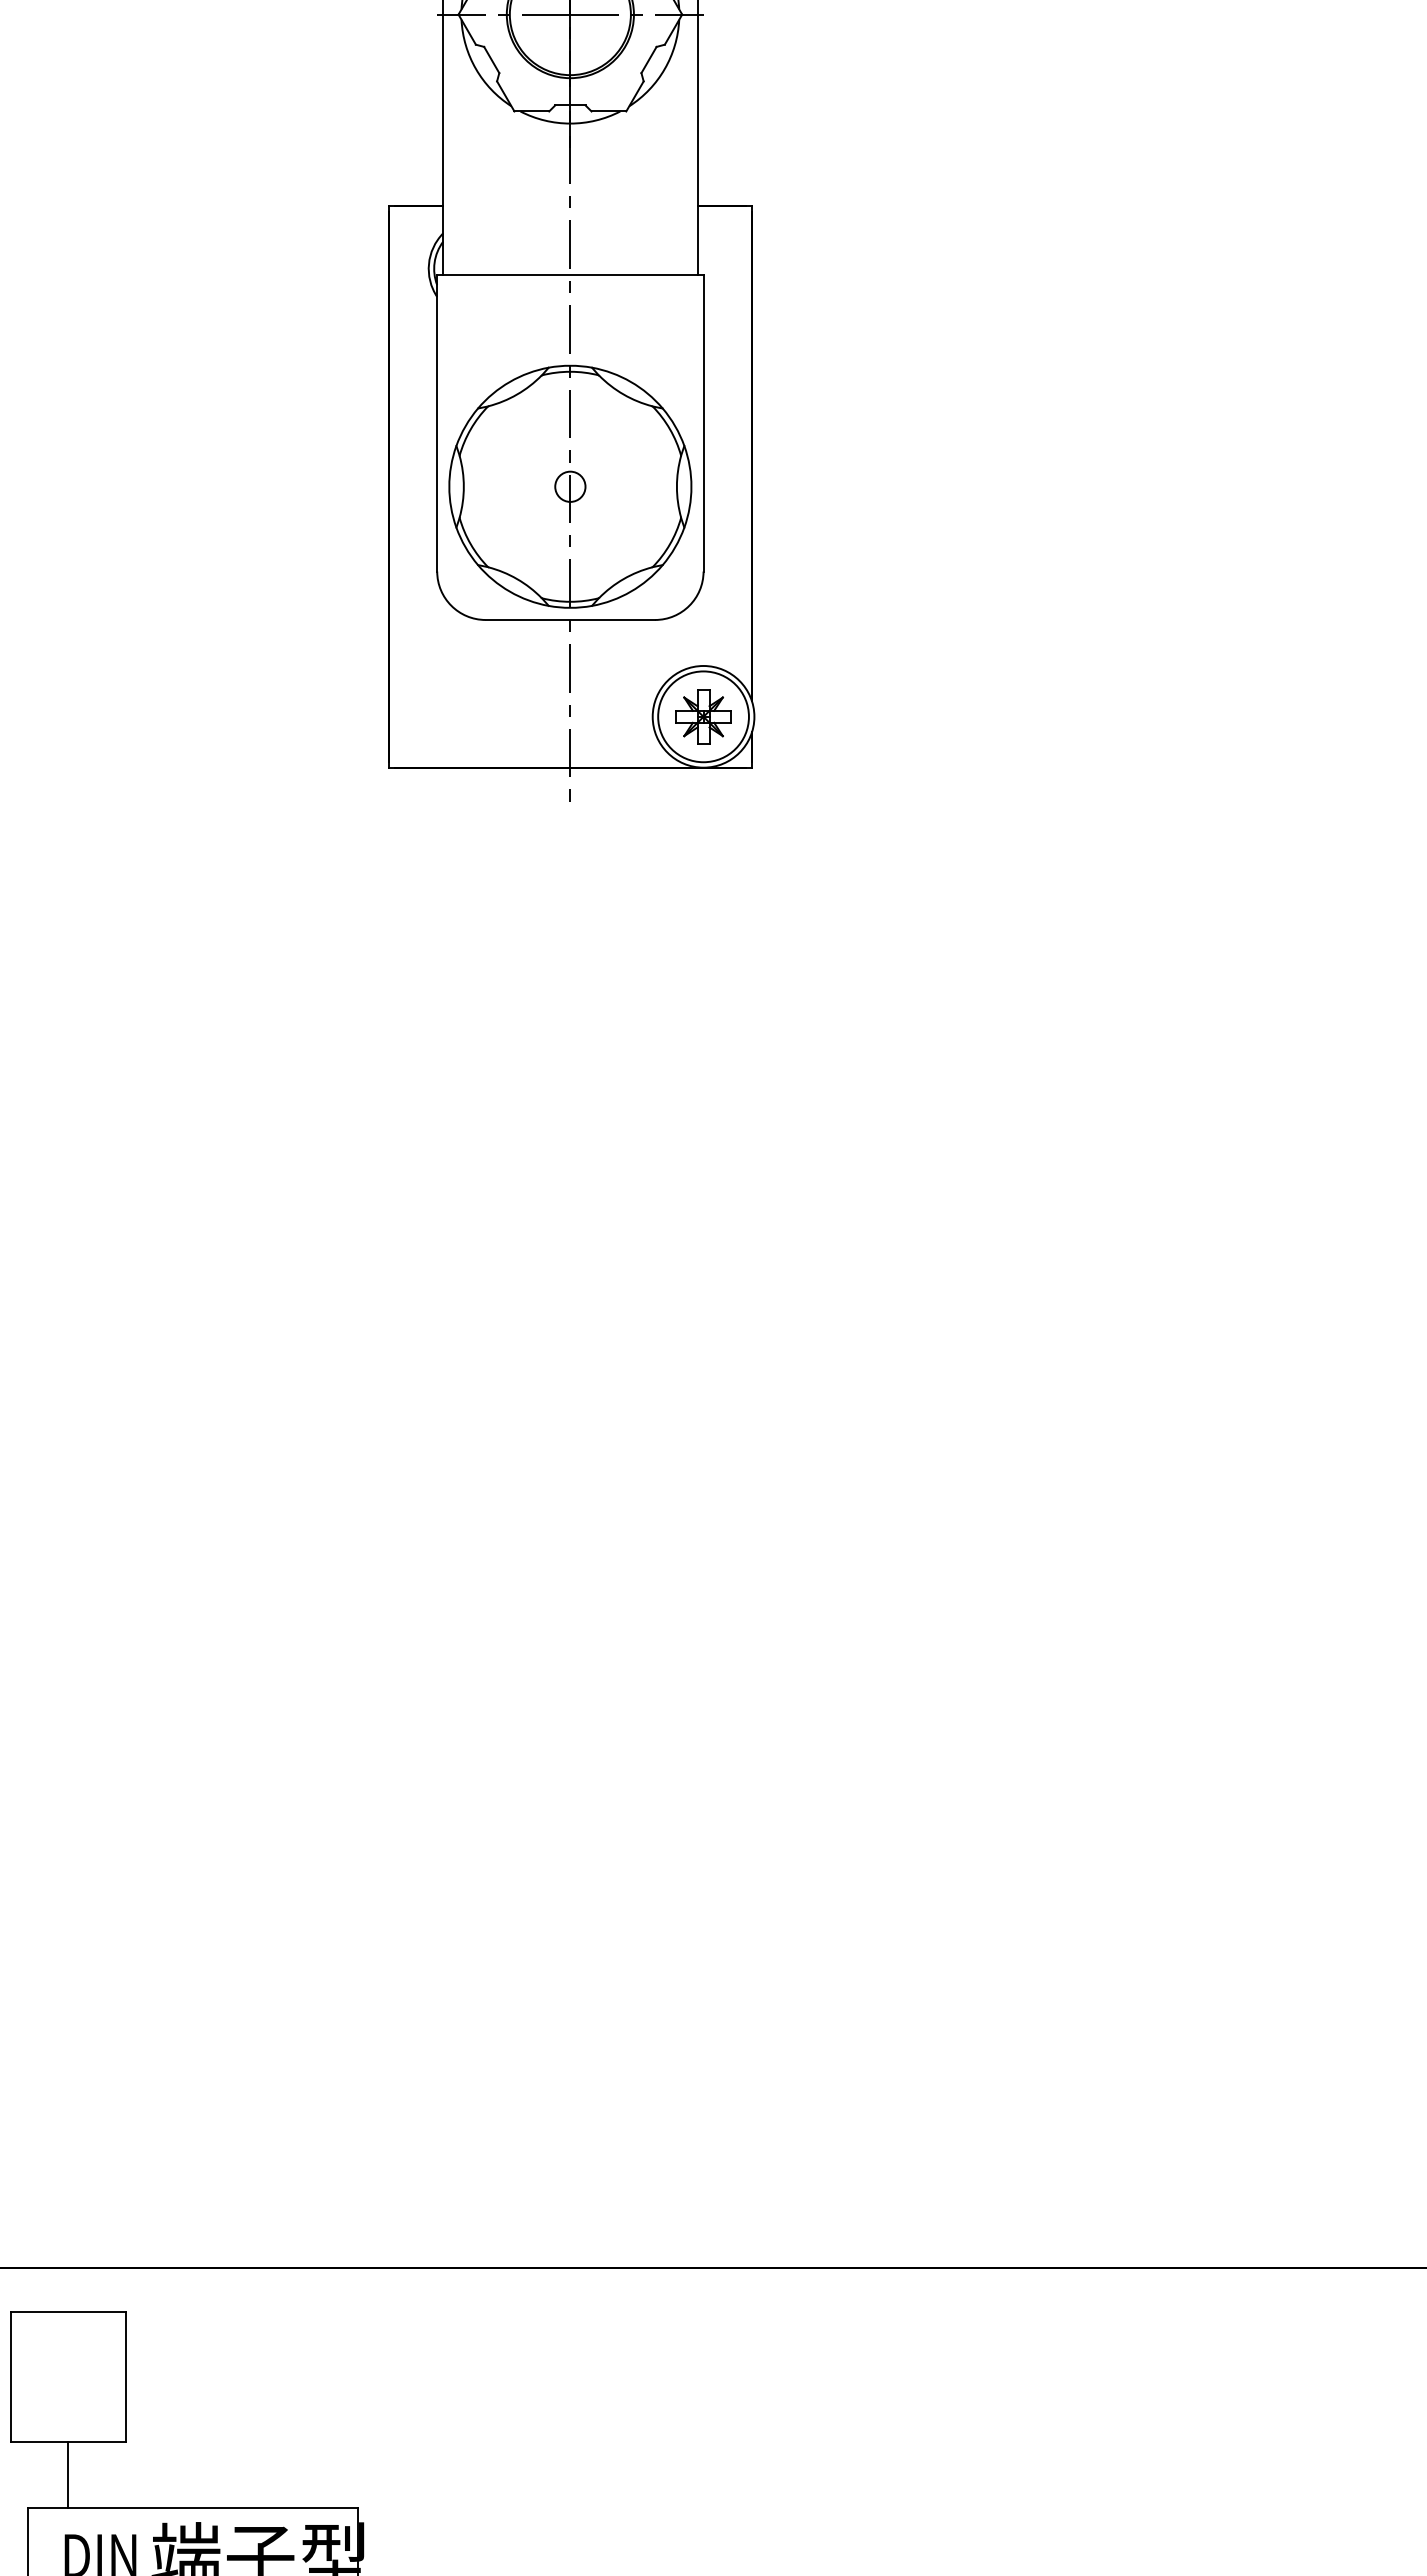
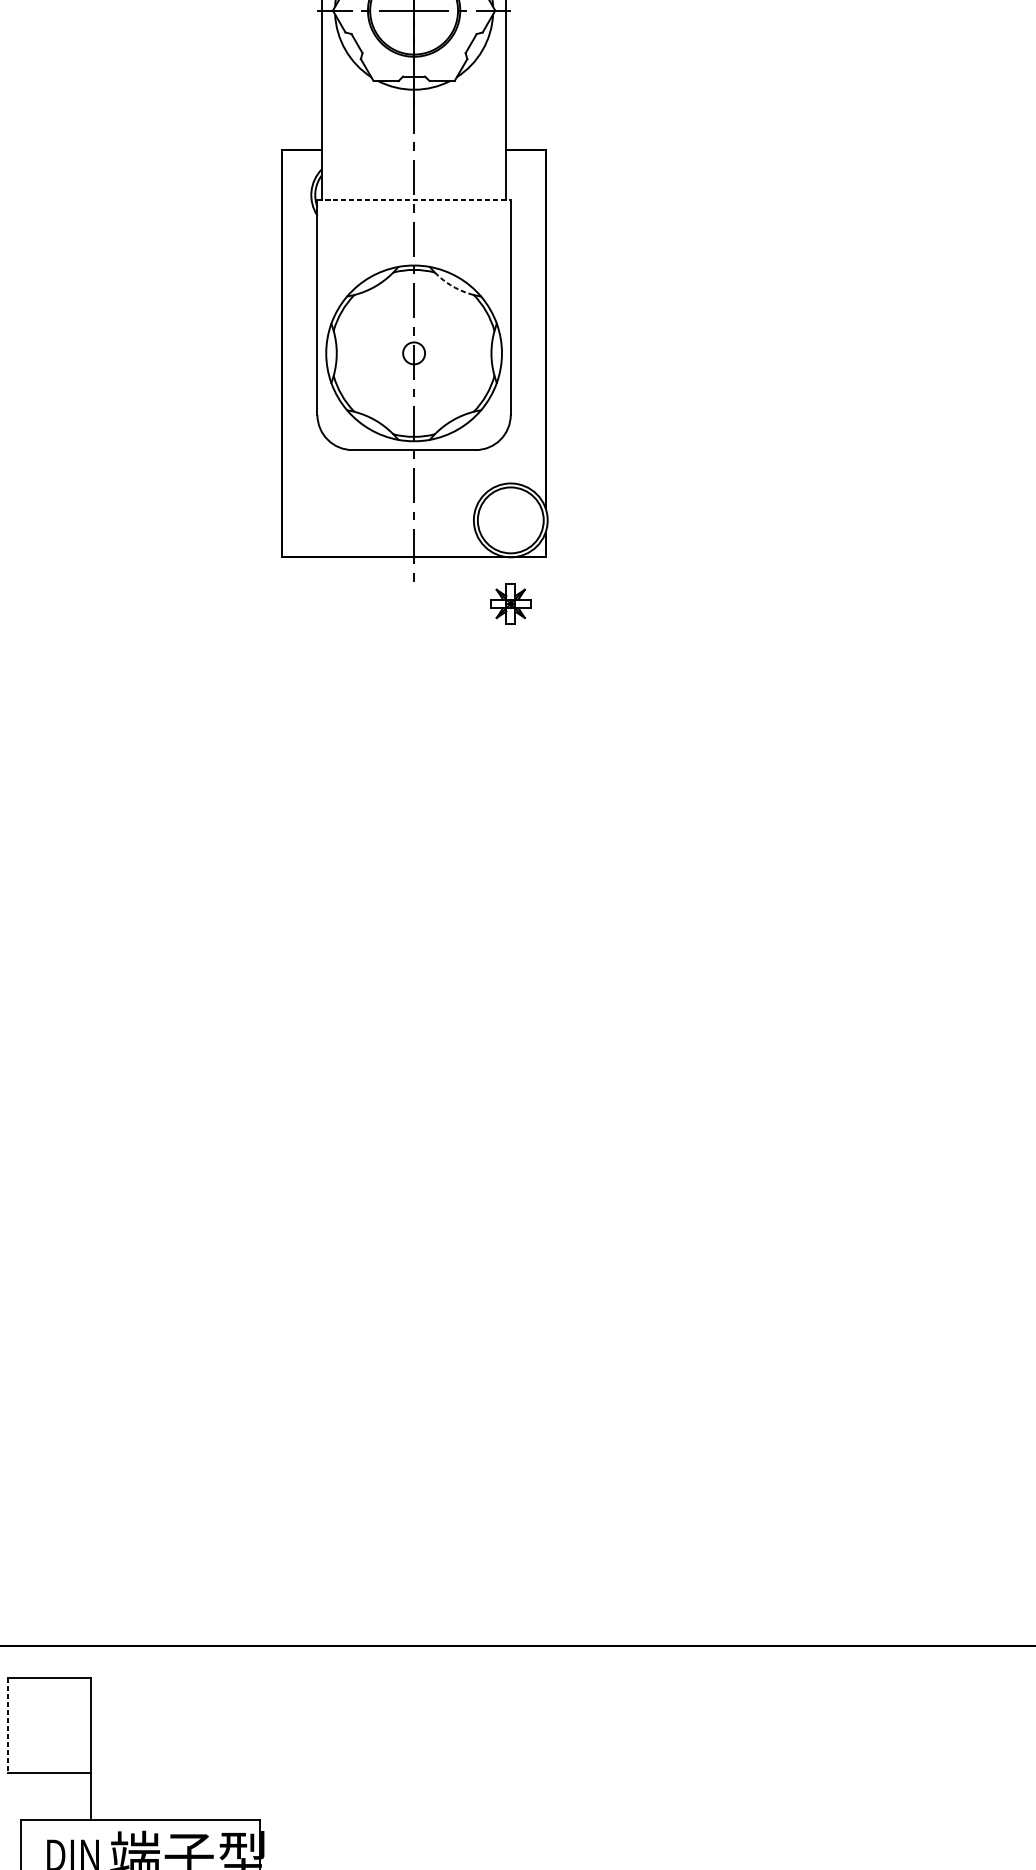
line: (570, 274) -> (414, 199), solid -> dashed
arc: (623, 394) -> (452, 286), solid -> dashed
part: (703, 716) -> (510, 603), moved
line: (10, 2377) -> (7, 1725), solid -> dashed
line: (68, 2474) -> (91, 1796), moved

